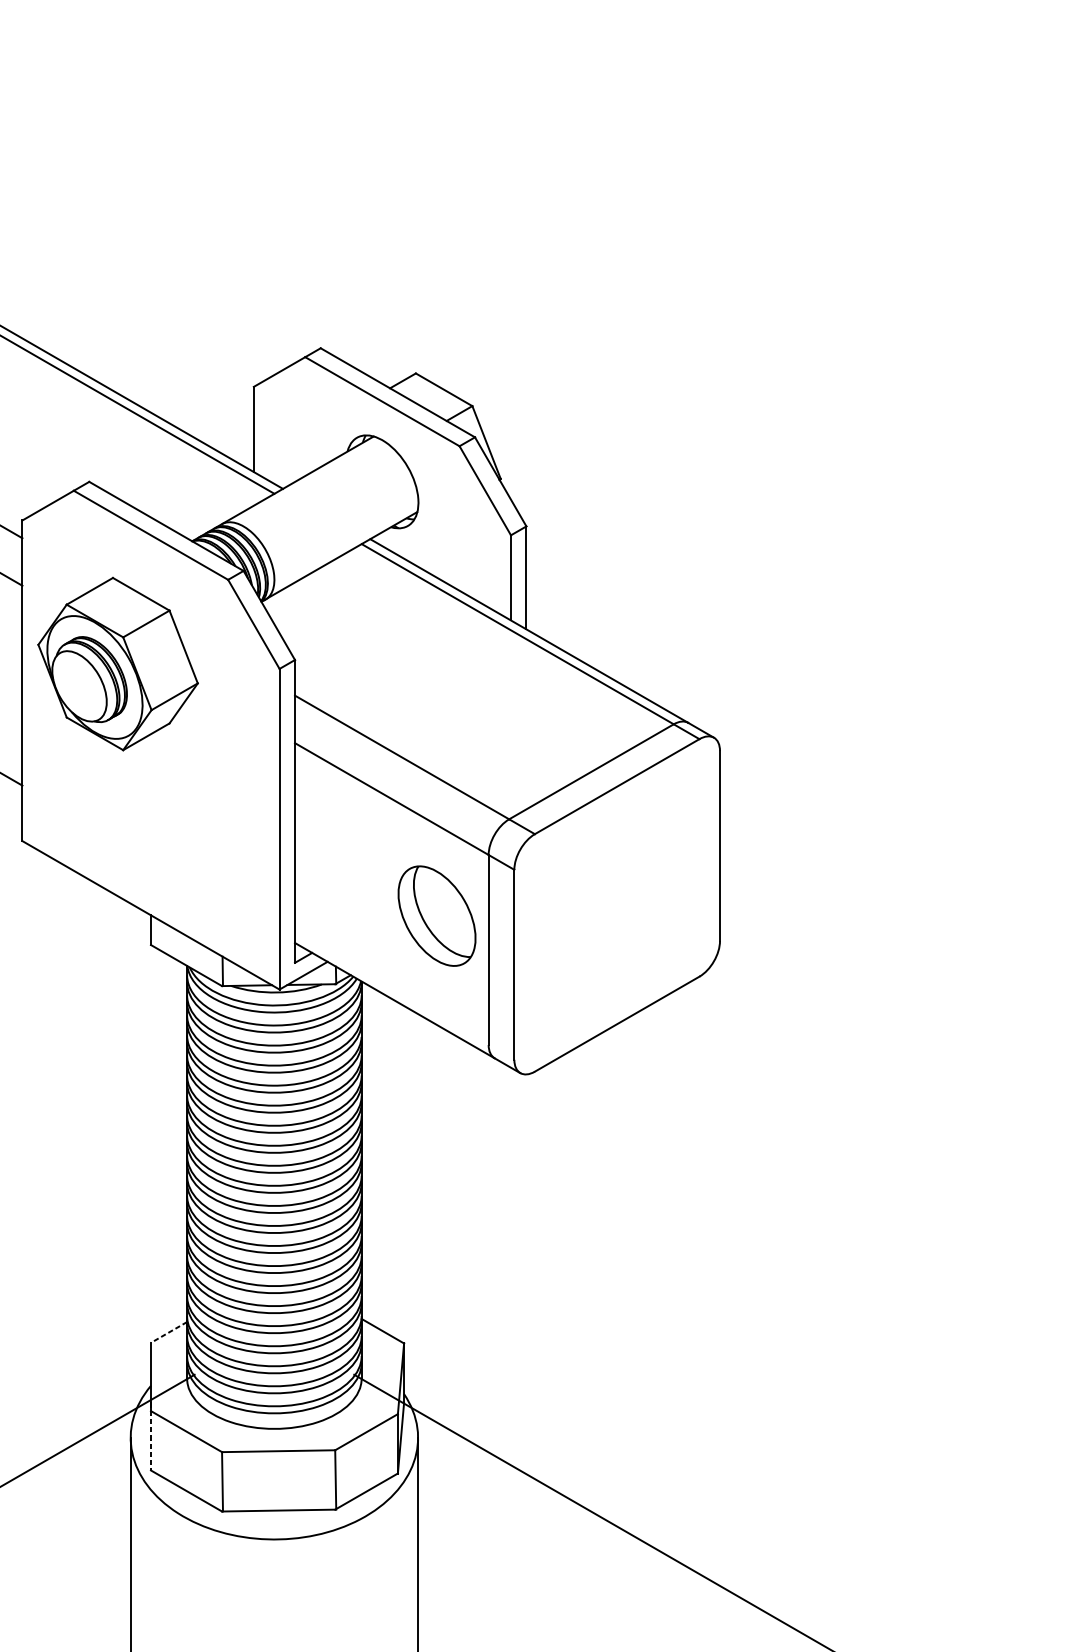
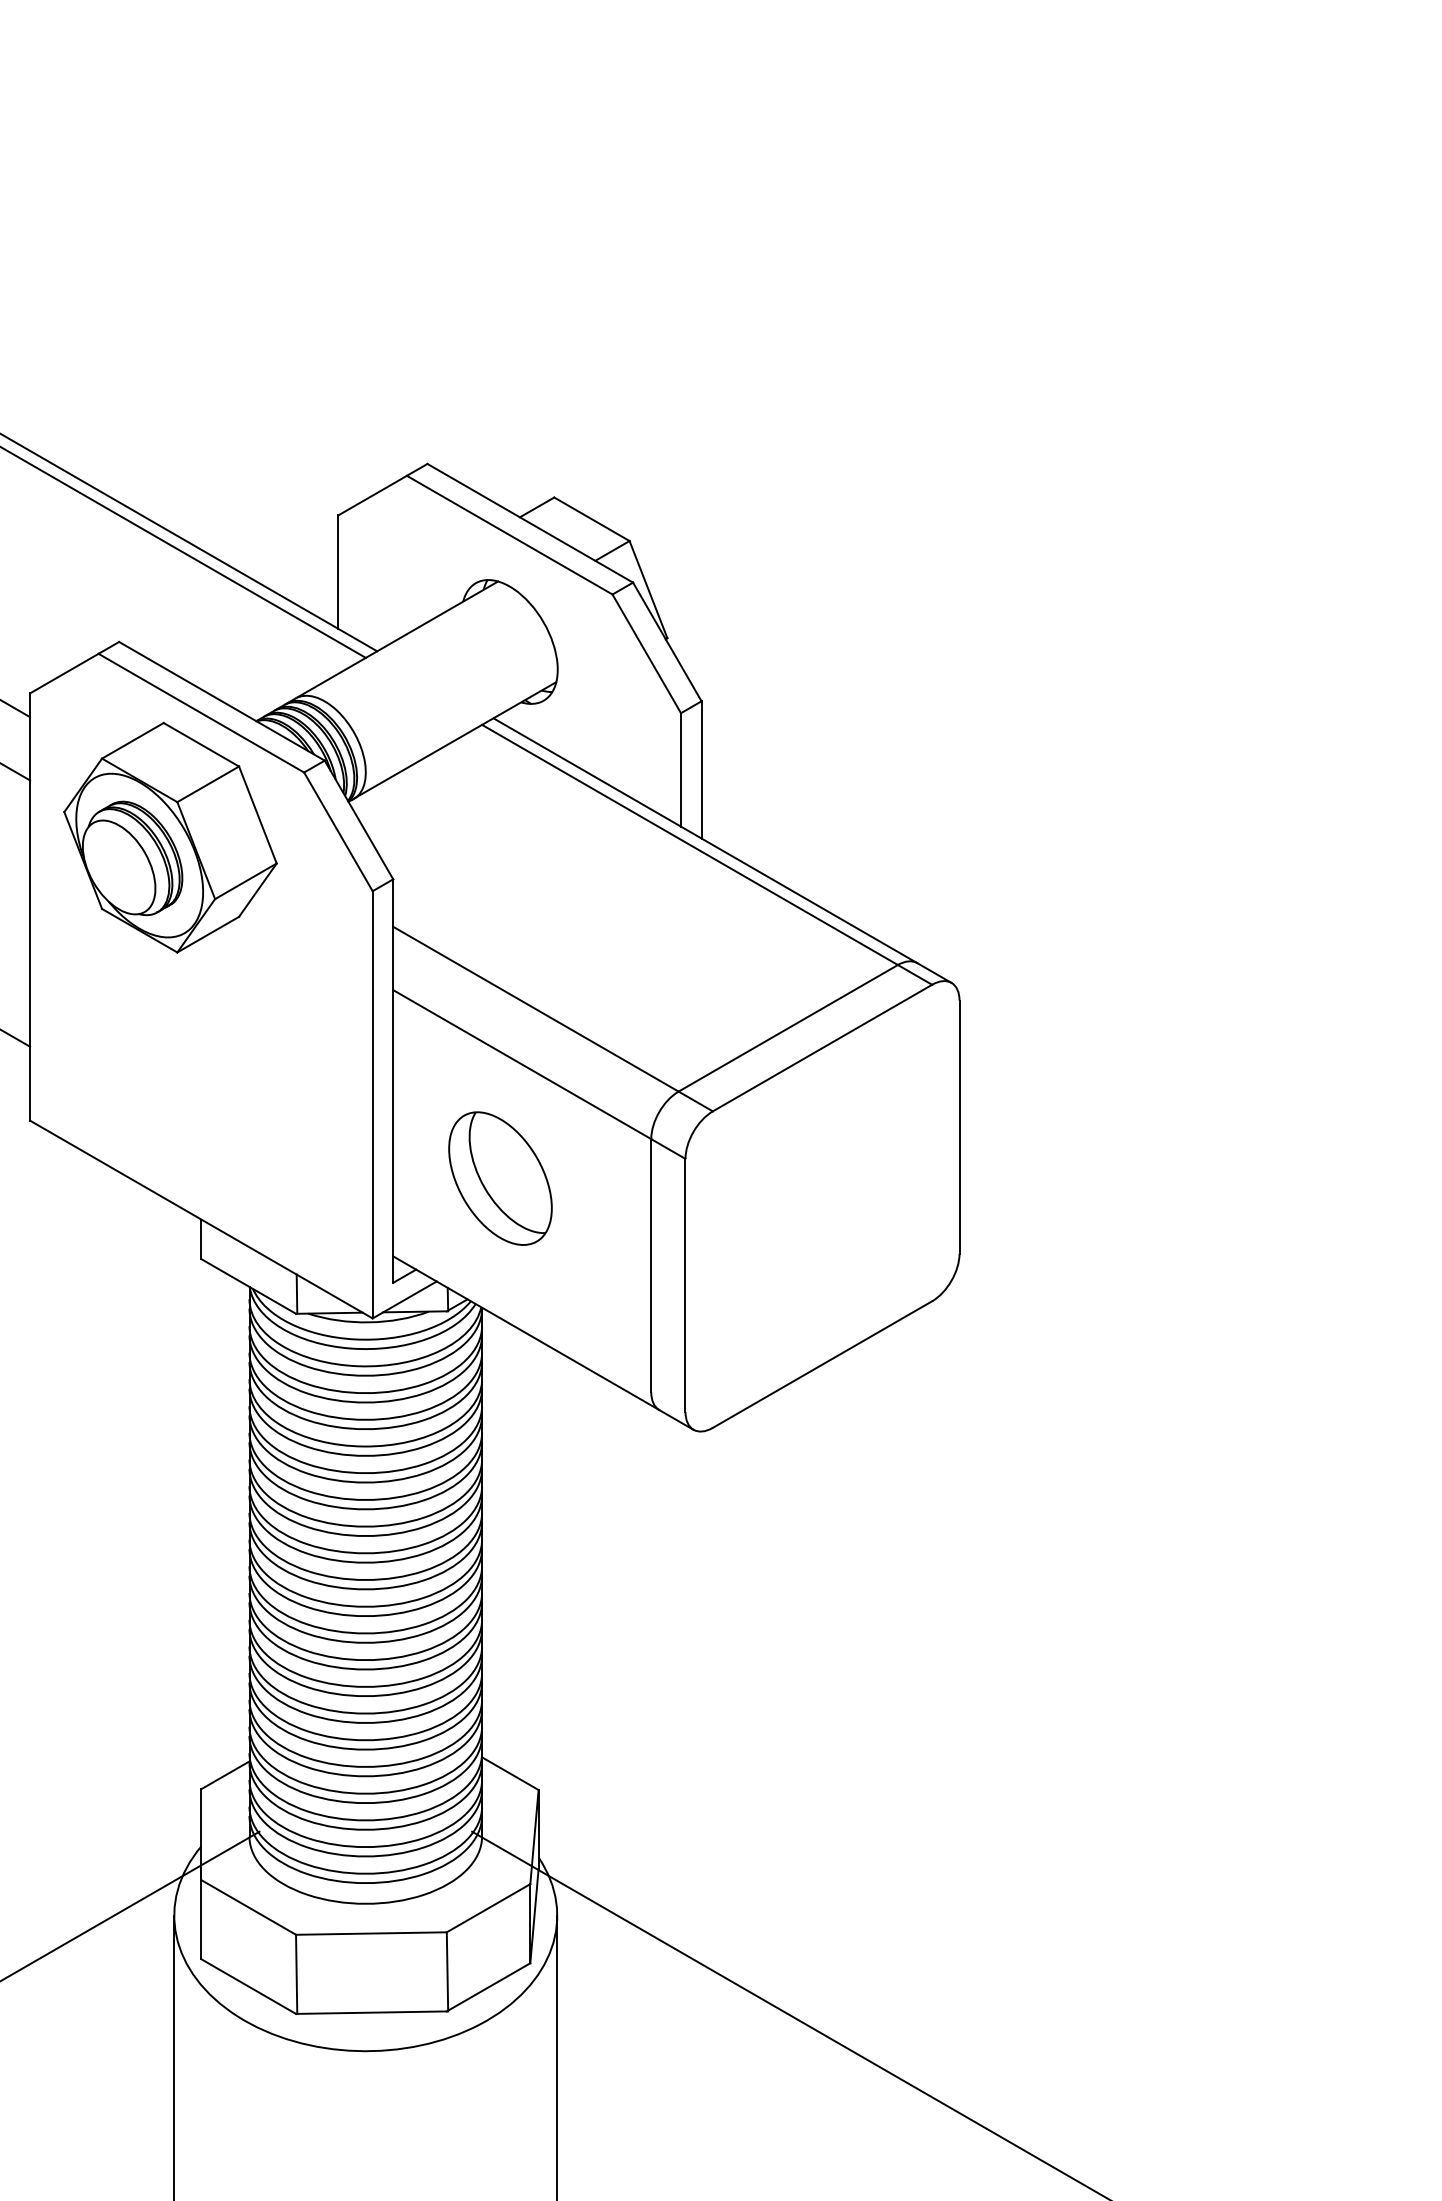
part: (118, 663) -> (170, 837), moved
part: (437, 916) -> (500, 1178), moved
line: (169, 1332) -> (225, 1775), dashed -> solid
line: (151, 1436) -> (201, 1914), dashed -> solid

